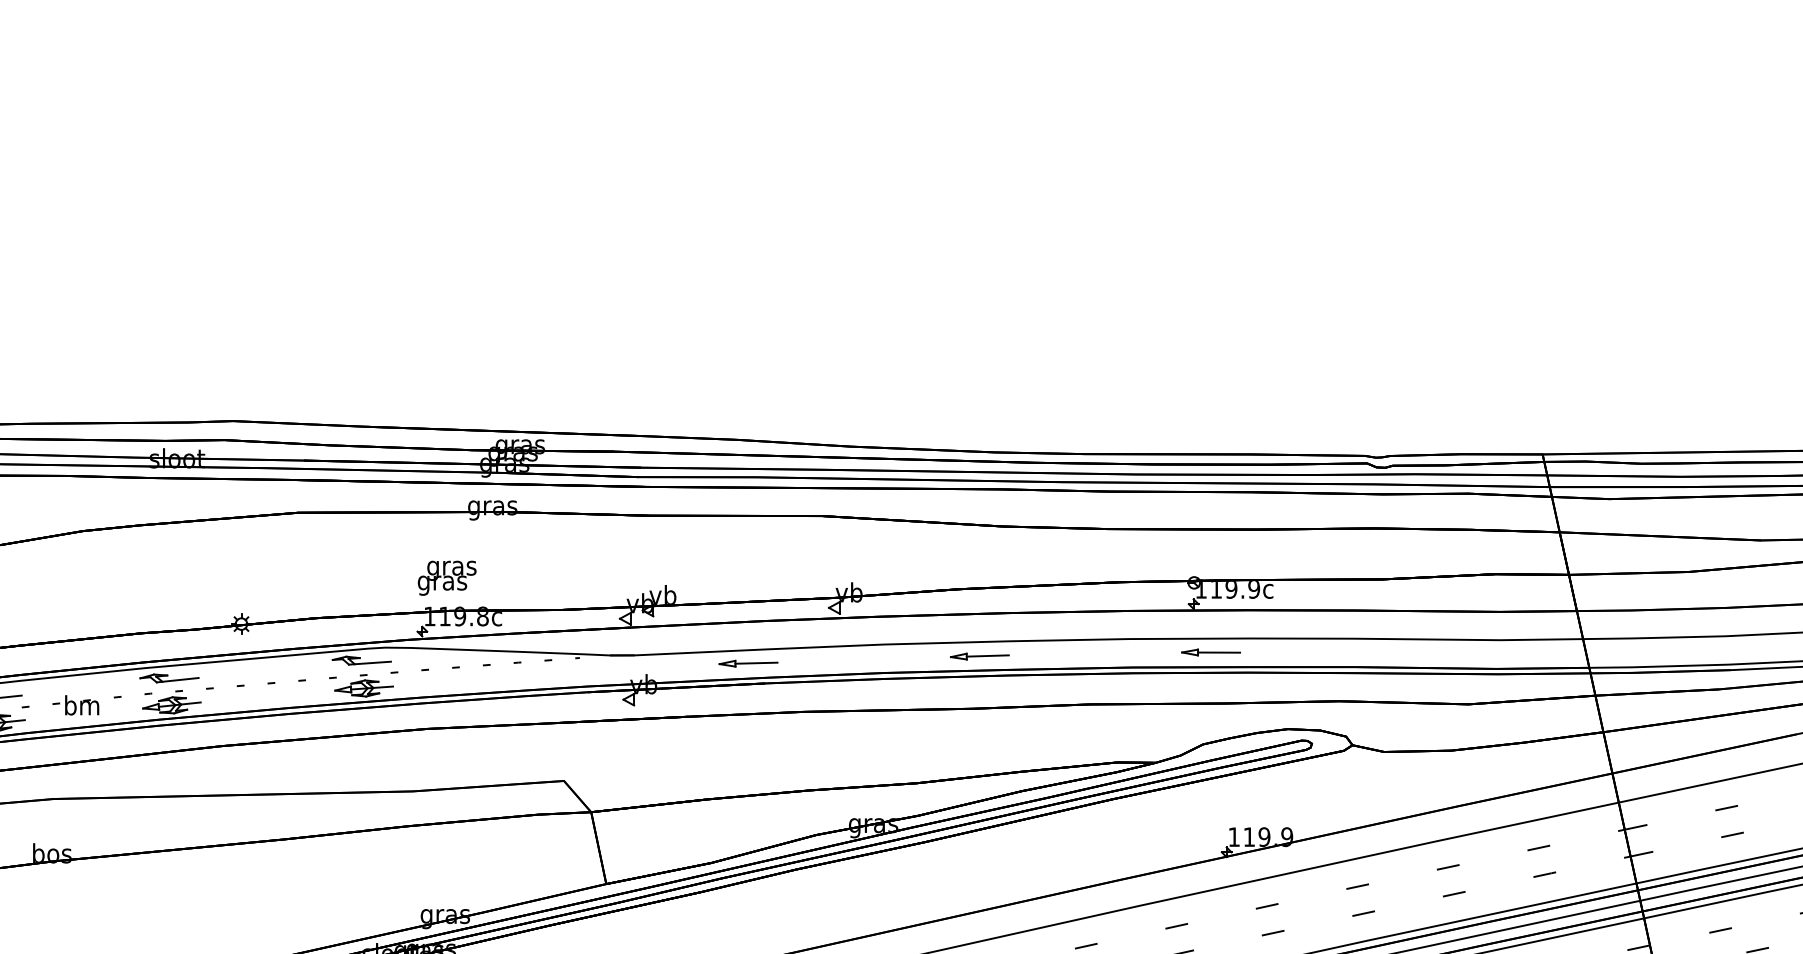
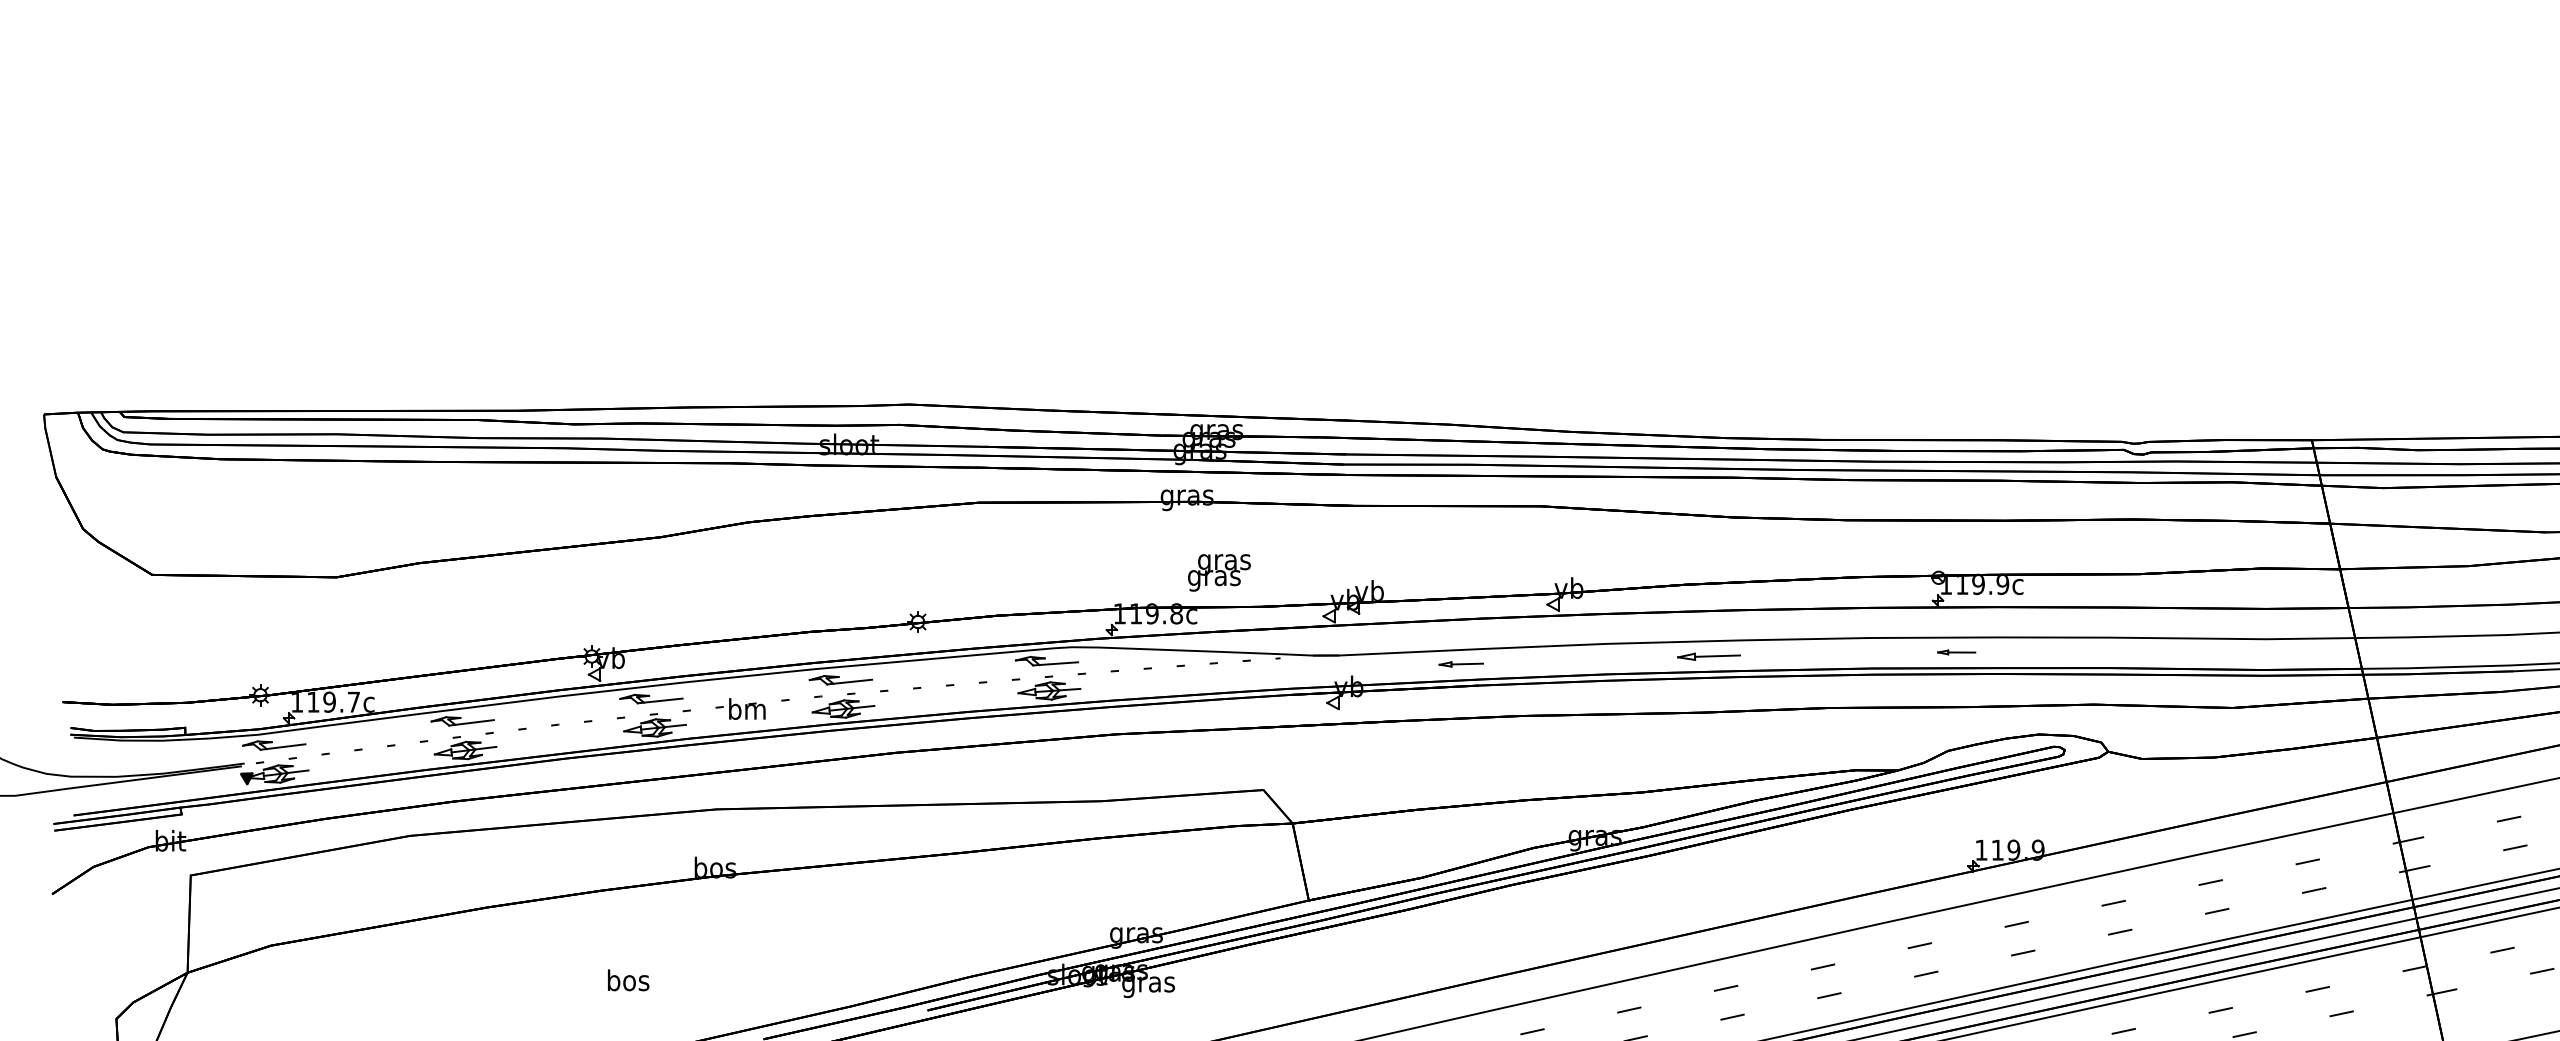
text: (447, 577) -> (1219, 572), moved
part: (1210, 652) -> (1956, 652), size x0.6
part: (748, 663) -> (1461, 664), size x0.7

